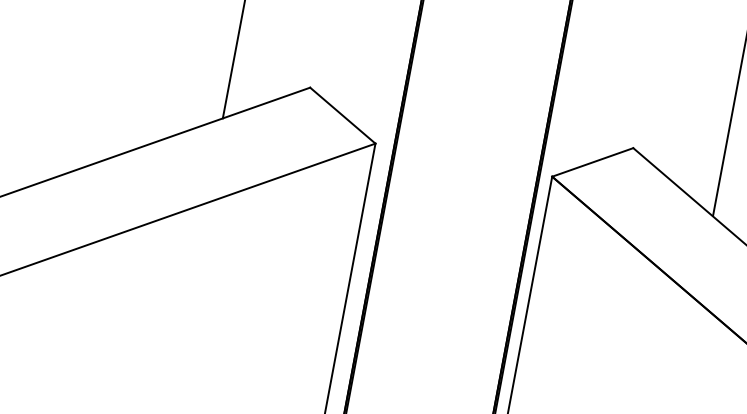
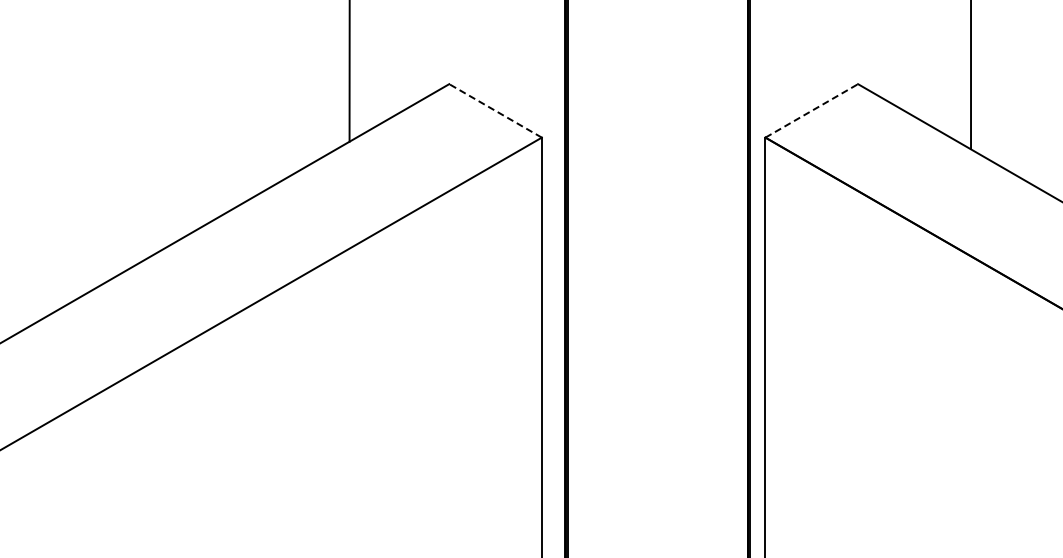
line: (342, 115) -> (495, 110), solid -> dashed
line: (593, 162) -> (812, 110), solid -> dashed

